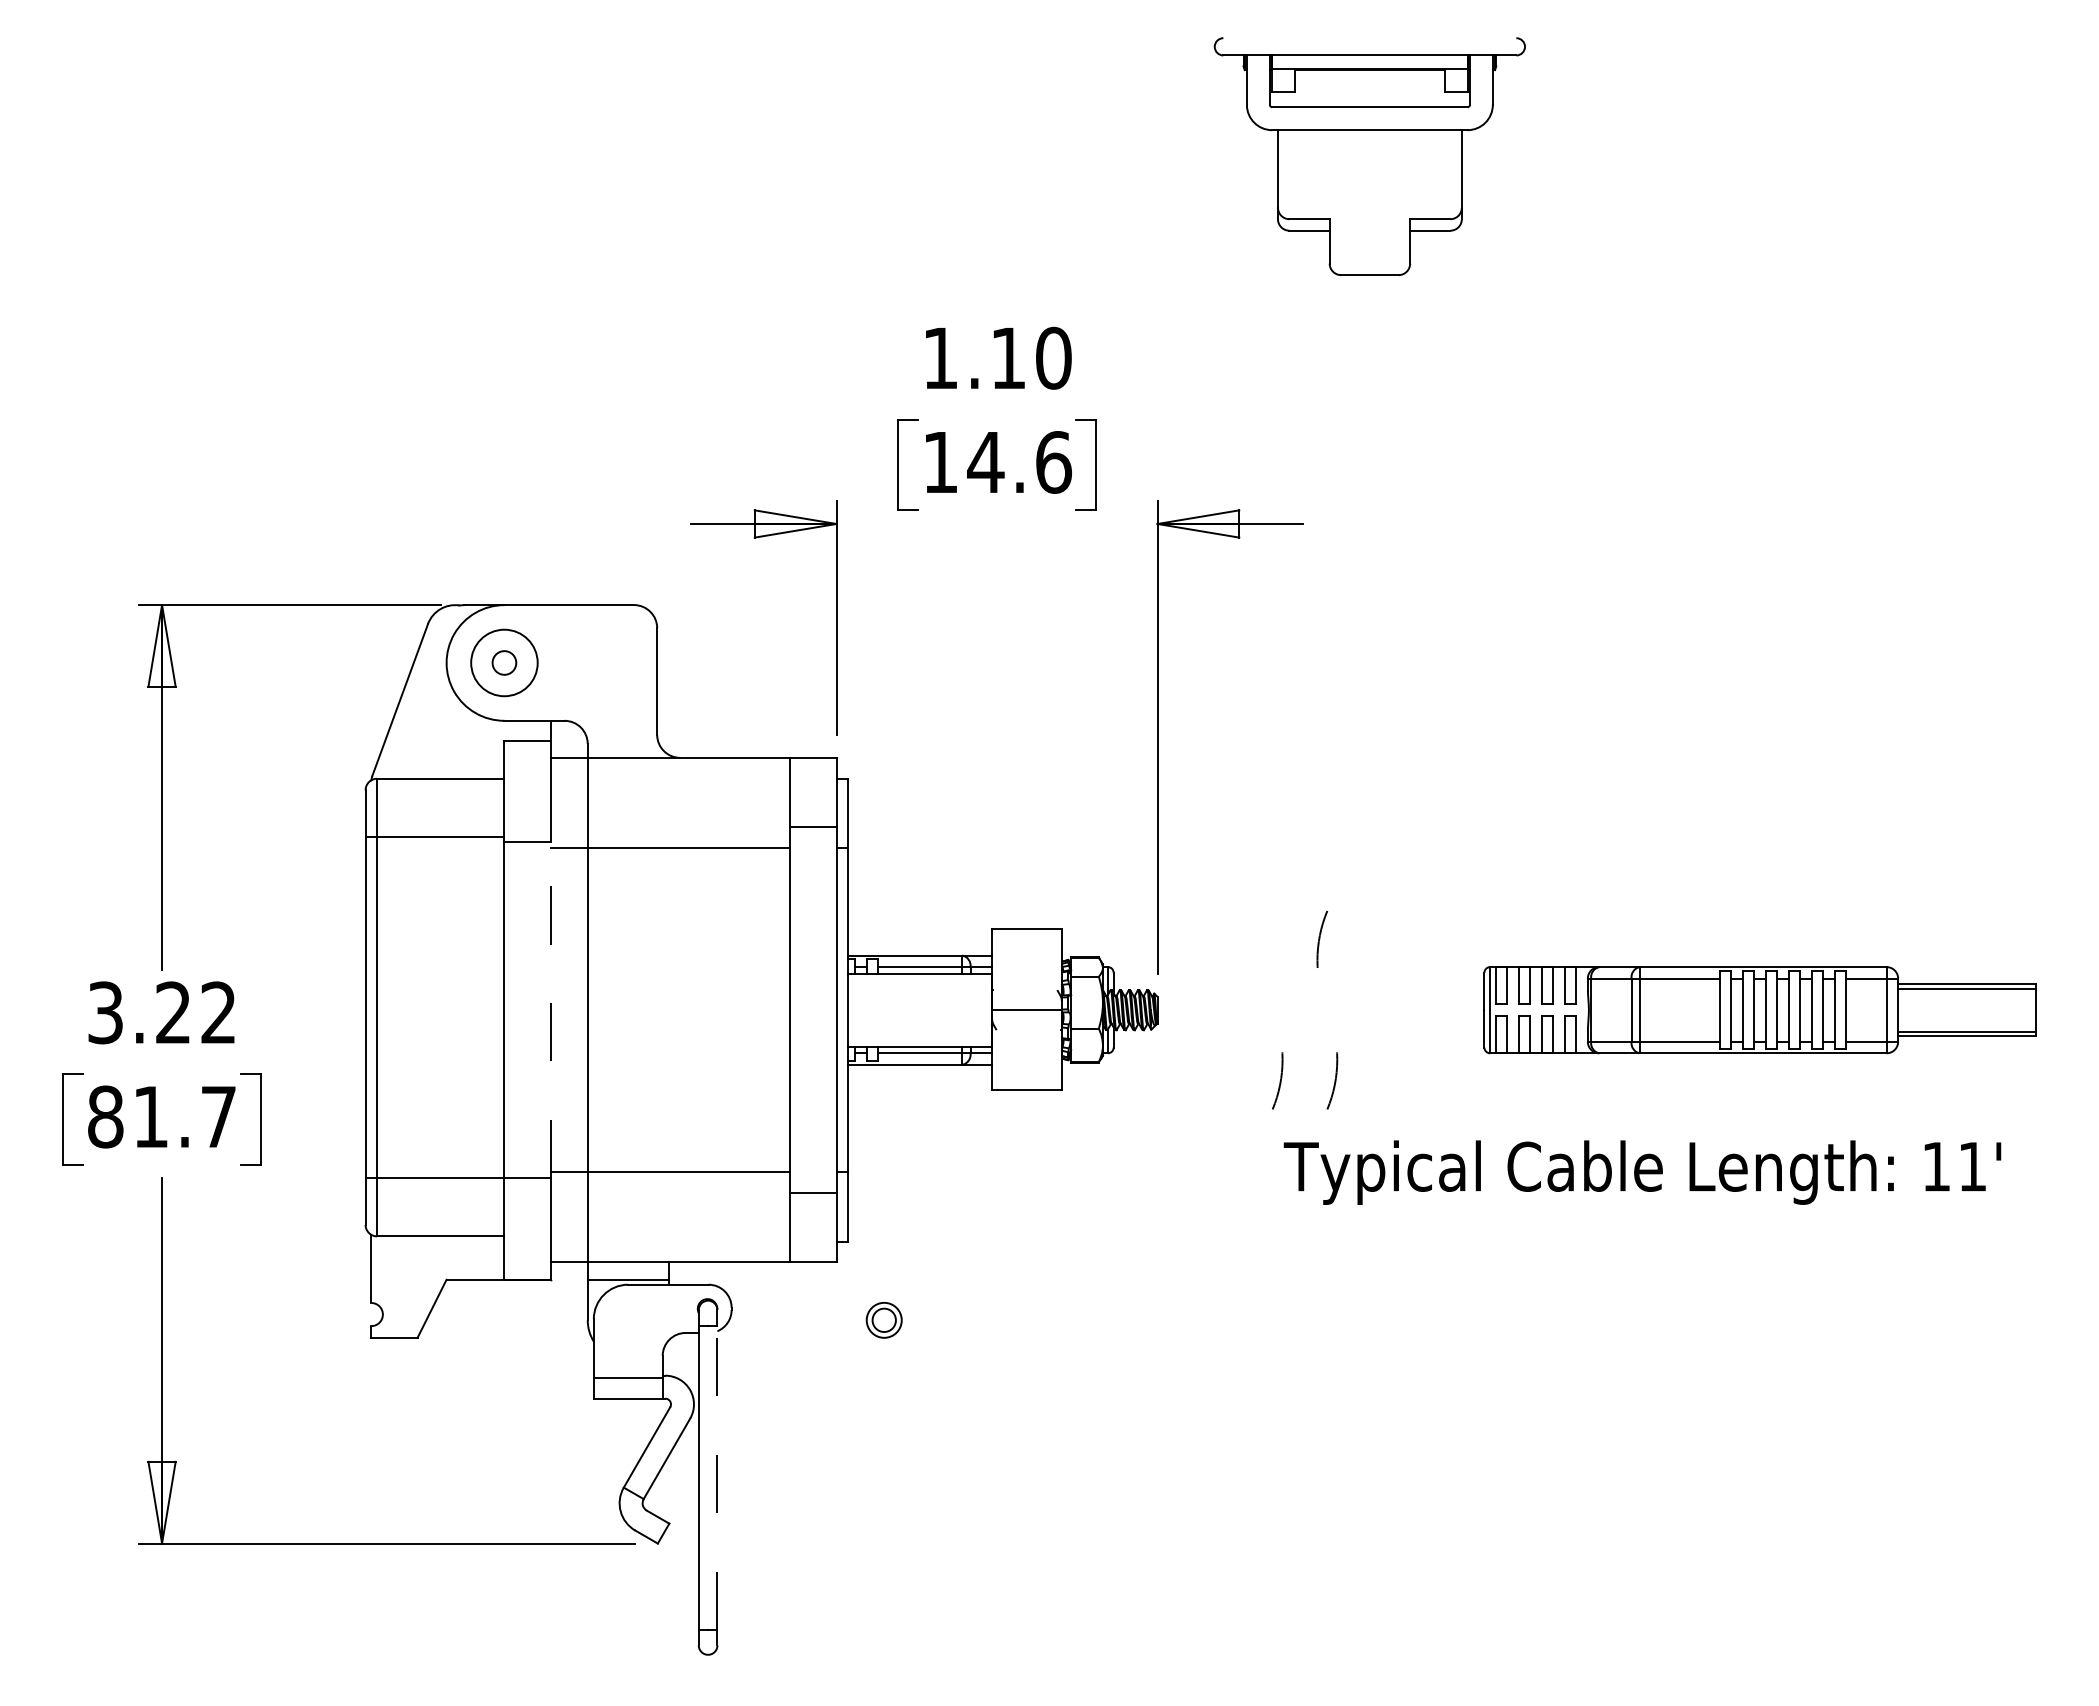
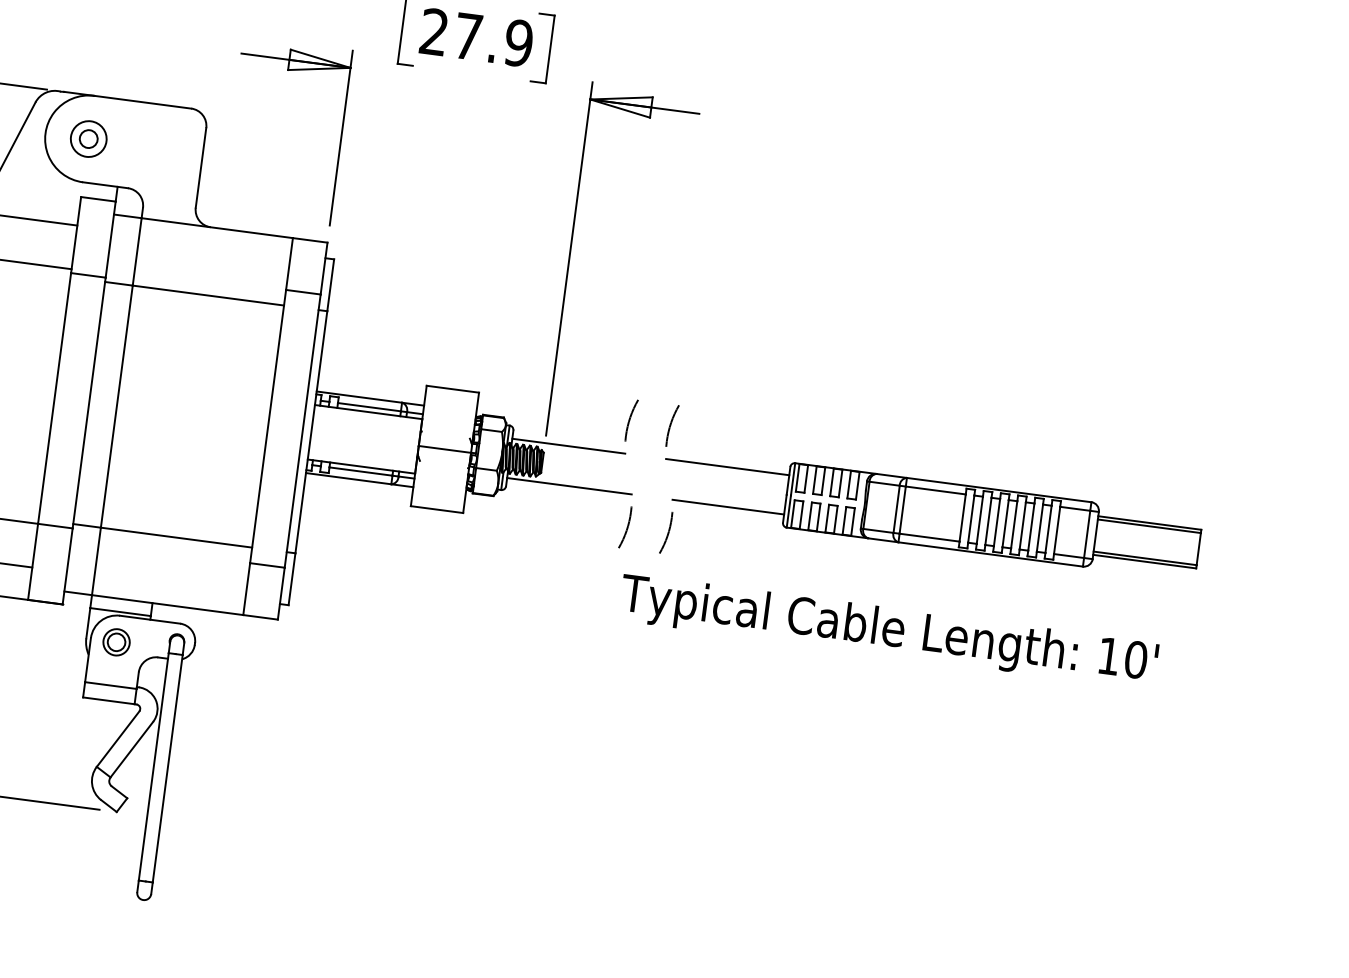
text: (997, 462) -> (476, 37), 14.6 -> 27.9
circle: (504, 662) -> (88, 138), size x0.71
arc: (1265, 938) -> (630, 419), added
line: (1188, 983) -> (568, 445), added
line: (1401, 983) -> (727, 466), added
line: (550, 1010) -> (88, 403), dashed -> solid
line: (1196, 1036) -> (569, 486), added
line: (1409, 1036) -> (728, 507), added
text: (1972, 1166) -> (1135, 659), 11' -> 10'
part: (883, 1319) -> (116, 641), moved
line: (717, 1477) -> (167, 768), dashed -> solid

